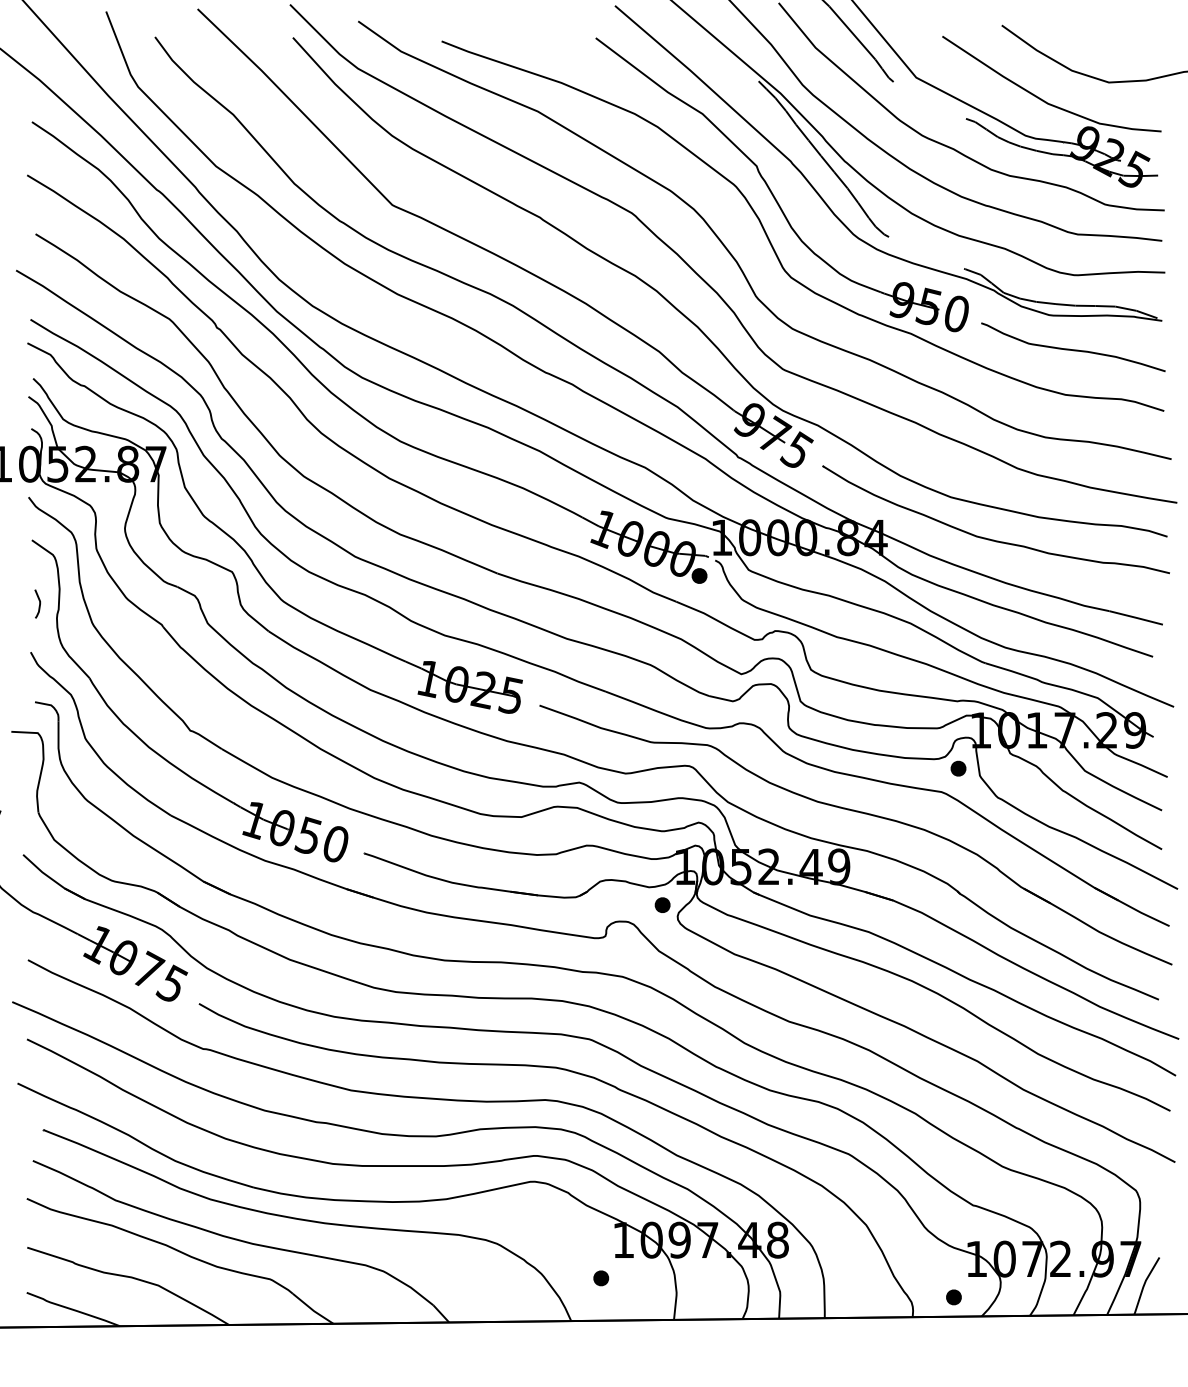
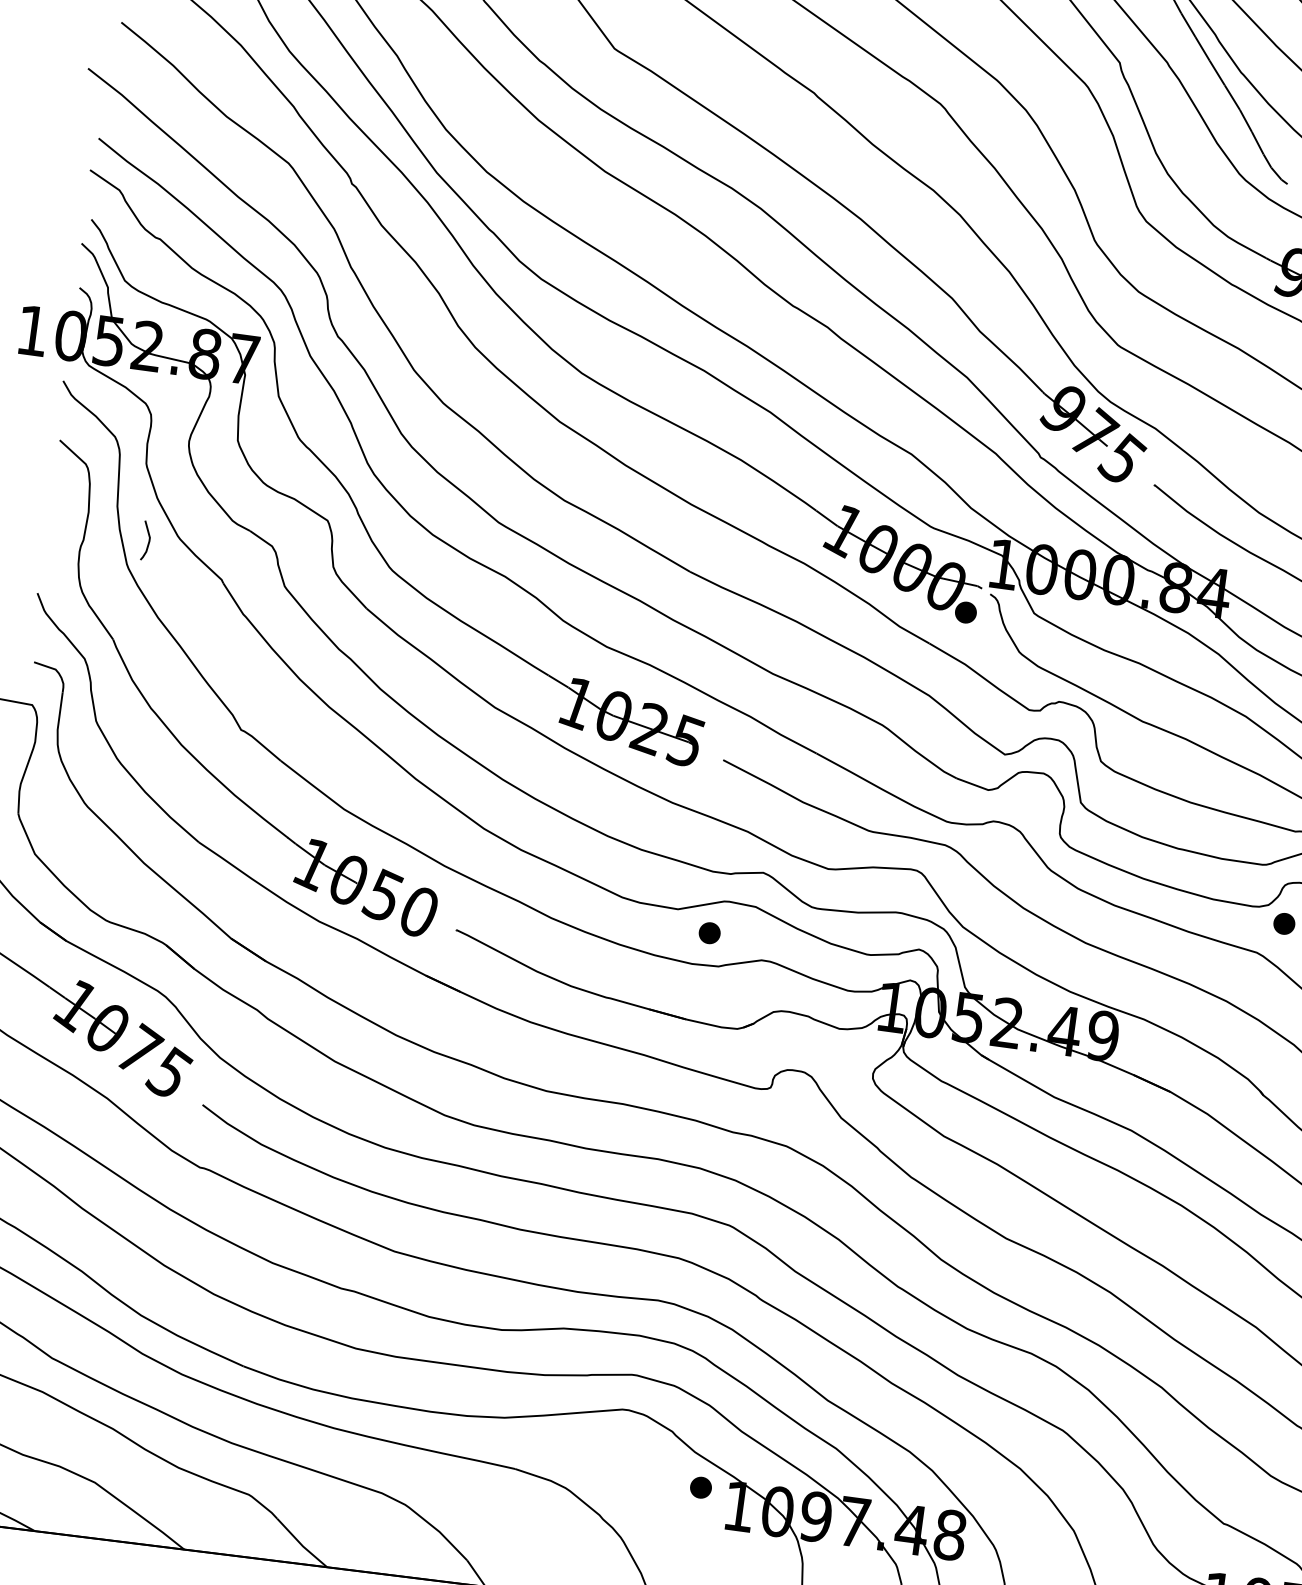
curve: (39, 603) -> (148, 540), moved
part: (662, 904) -> (709, 932), moved
part: (601, 1278) -> (701, 1487), moved

